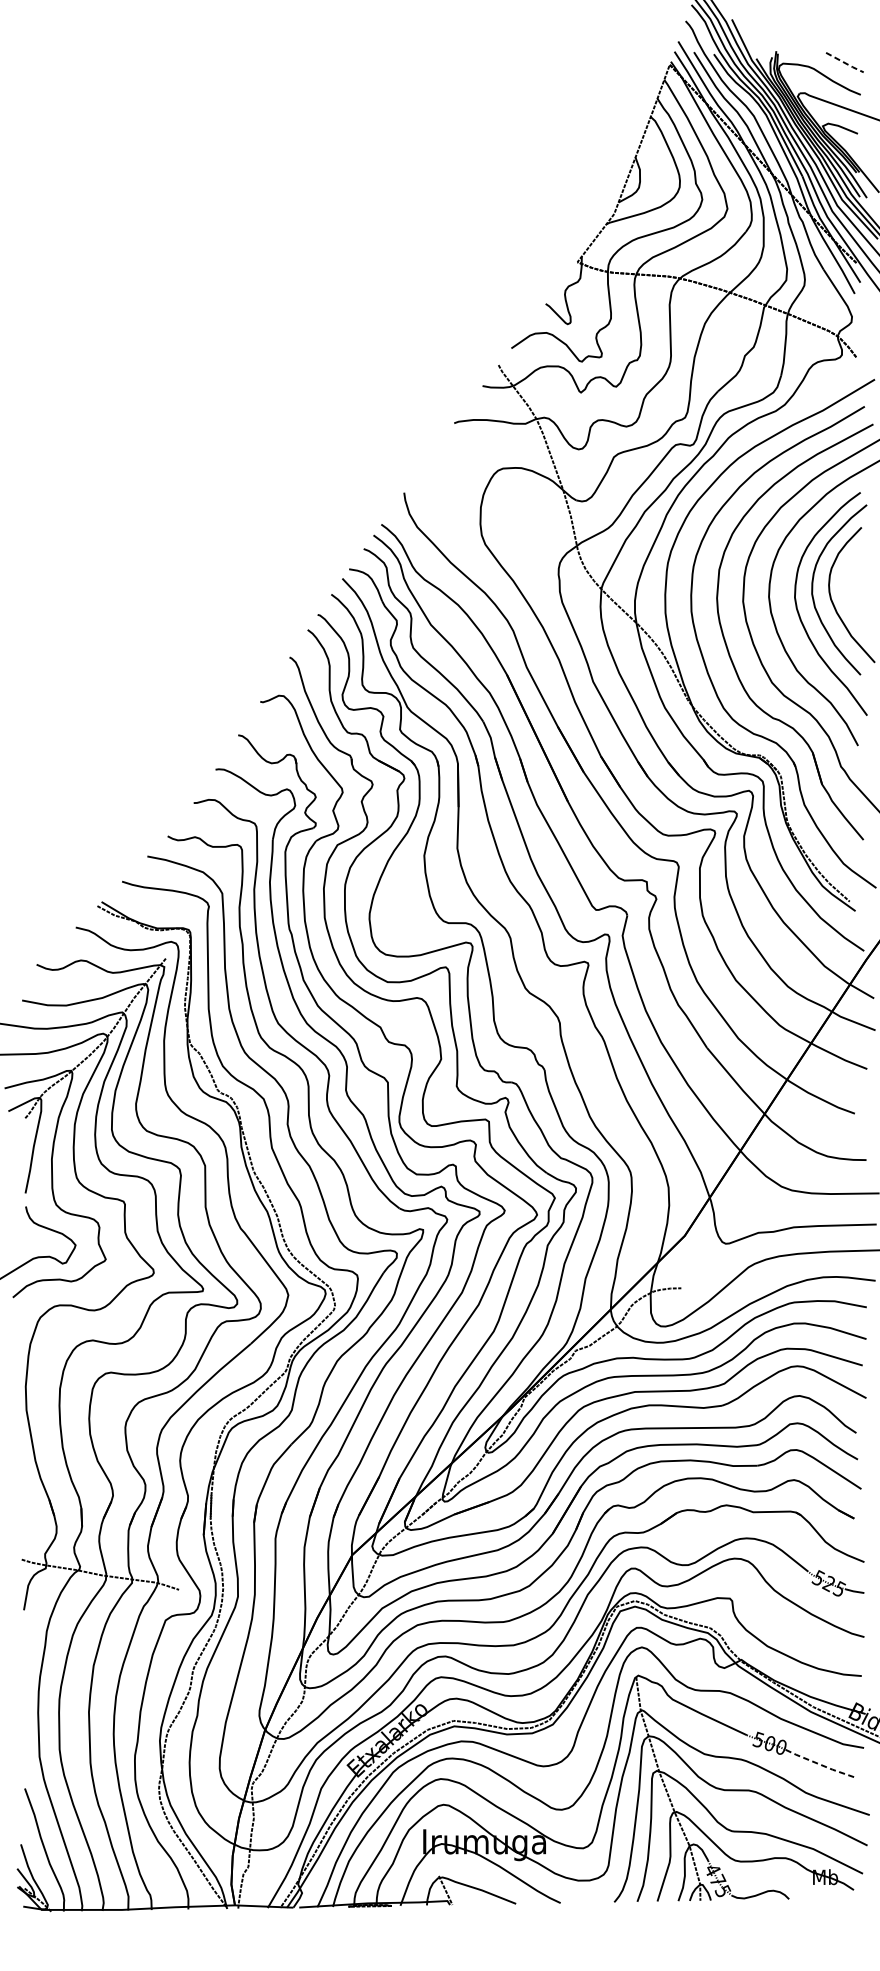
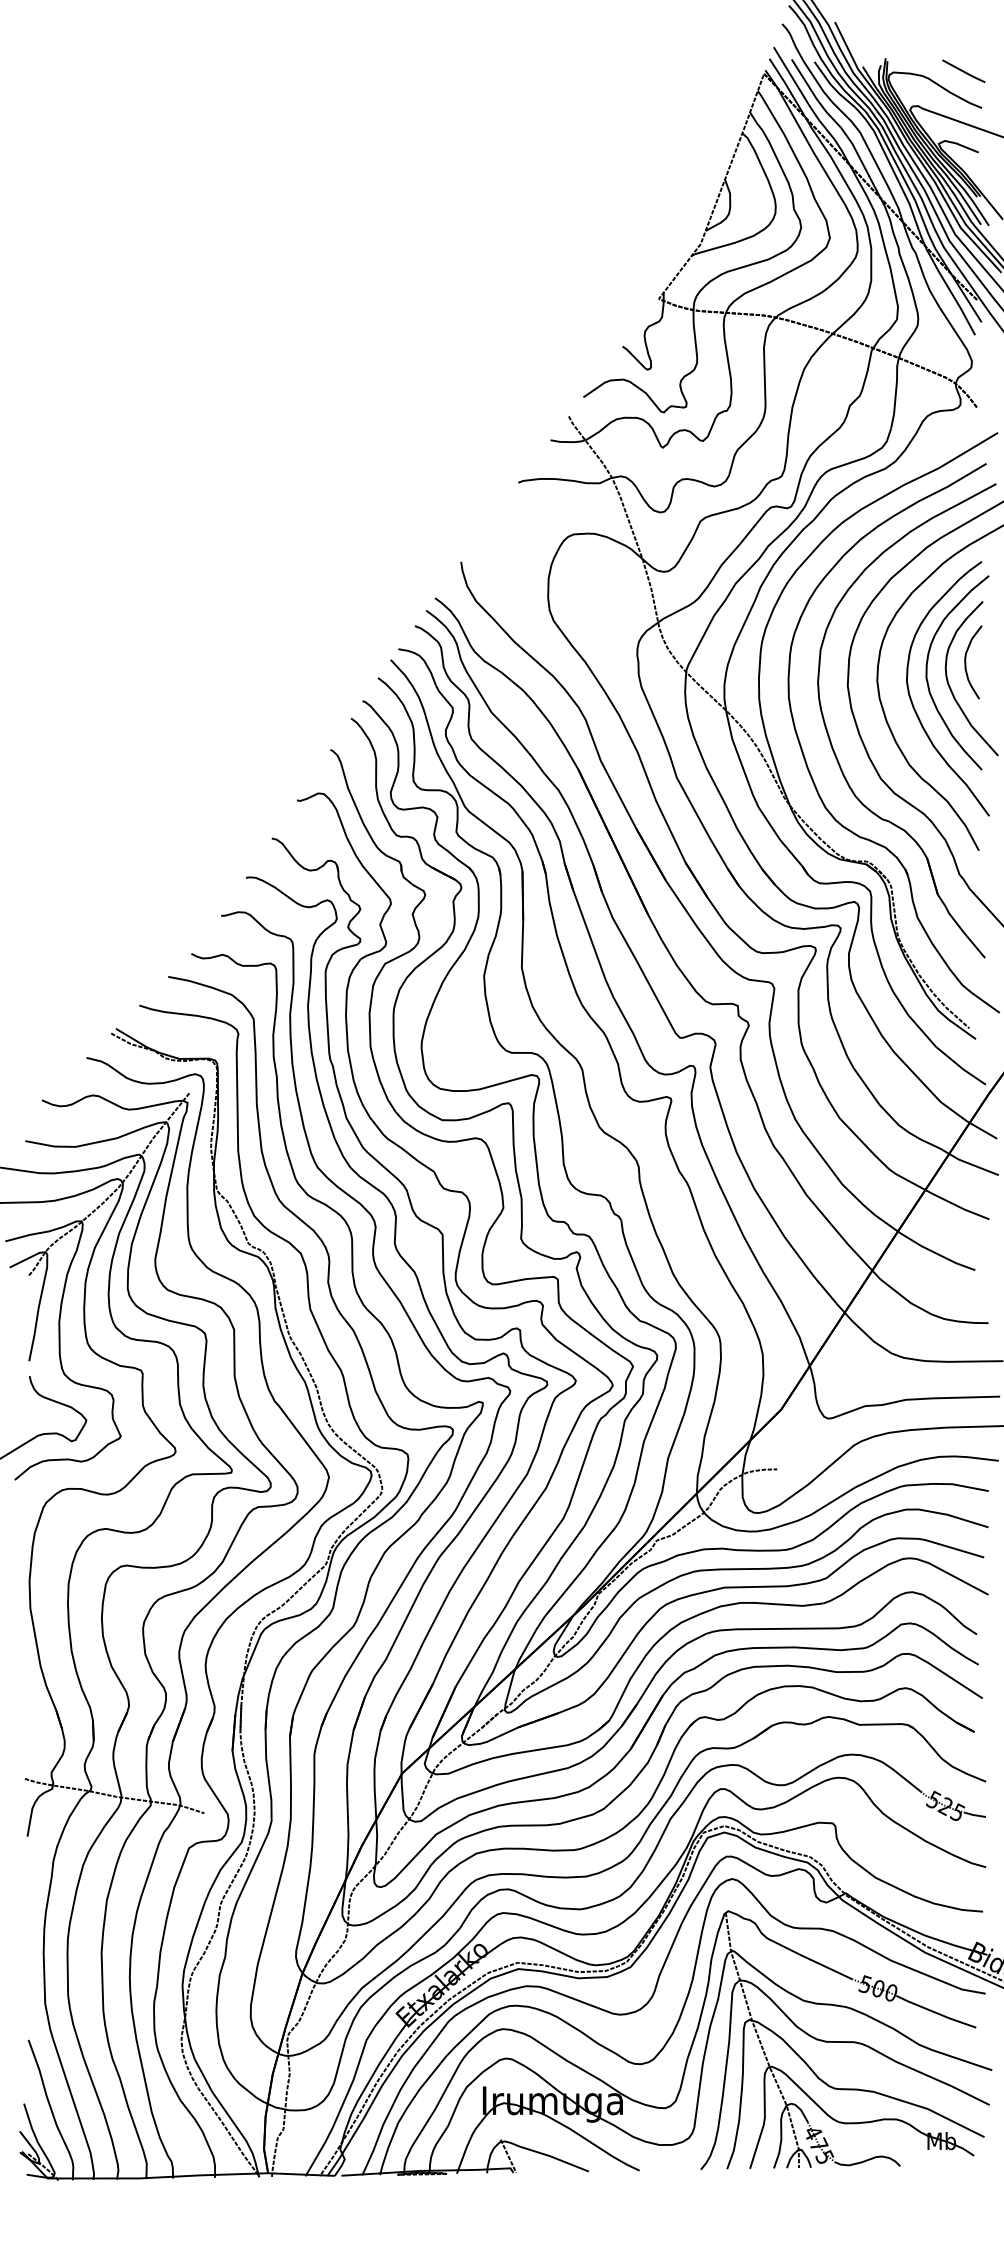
line: (845, 62) -> (964, 71), dashed -> solid
curve: (847, 580) -> (966, 662), added
line: (820, 1764) -> (935, 2012), dashed -> solid

